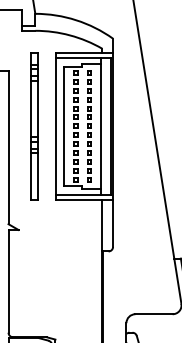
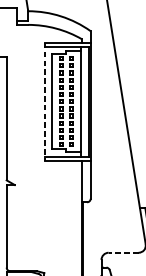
part: (34, 126) -> (27, 101), removed
line: (55, 126) -> (44, 101), solid -> dashed
line: (154, 314) -> (124, 252), solid -> dashed

